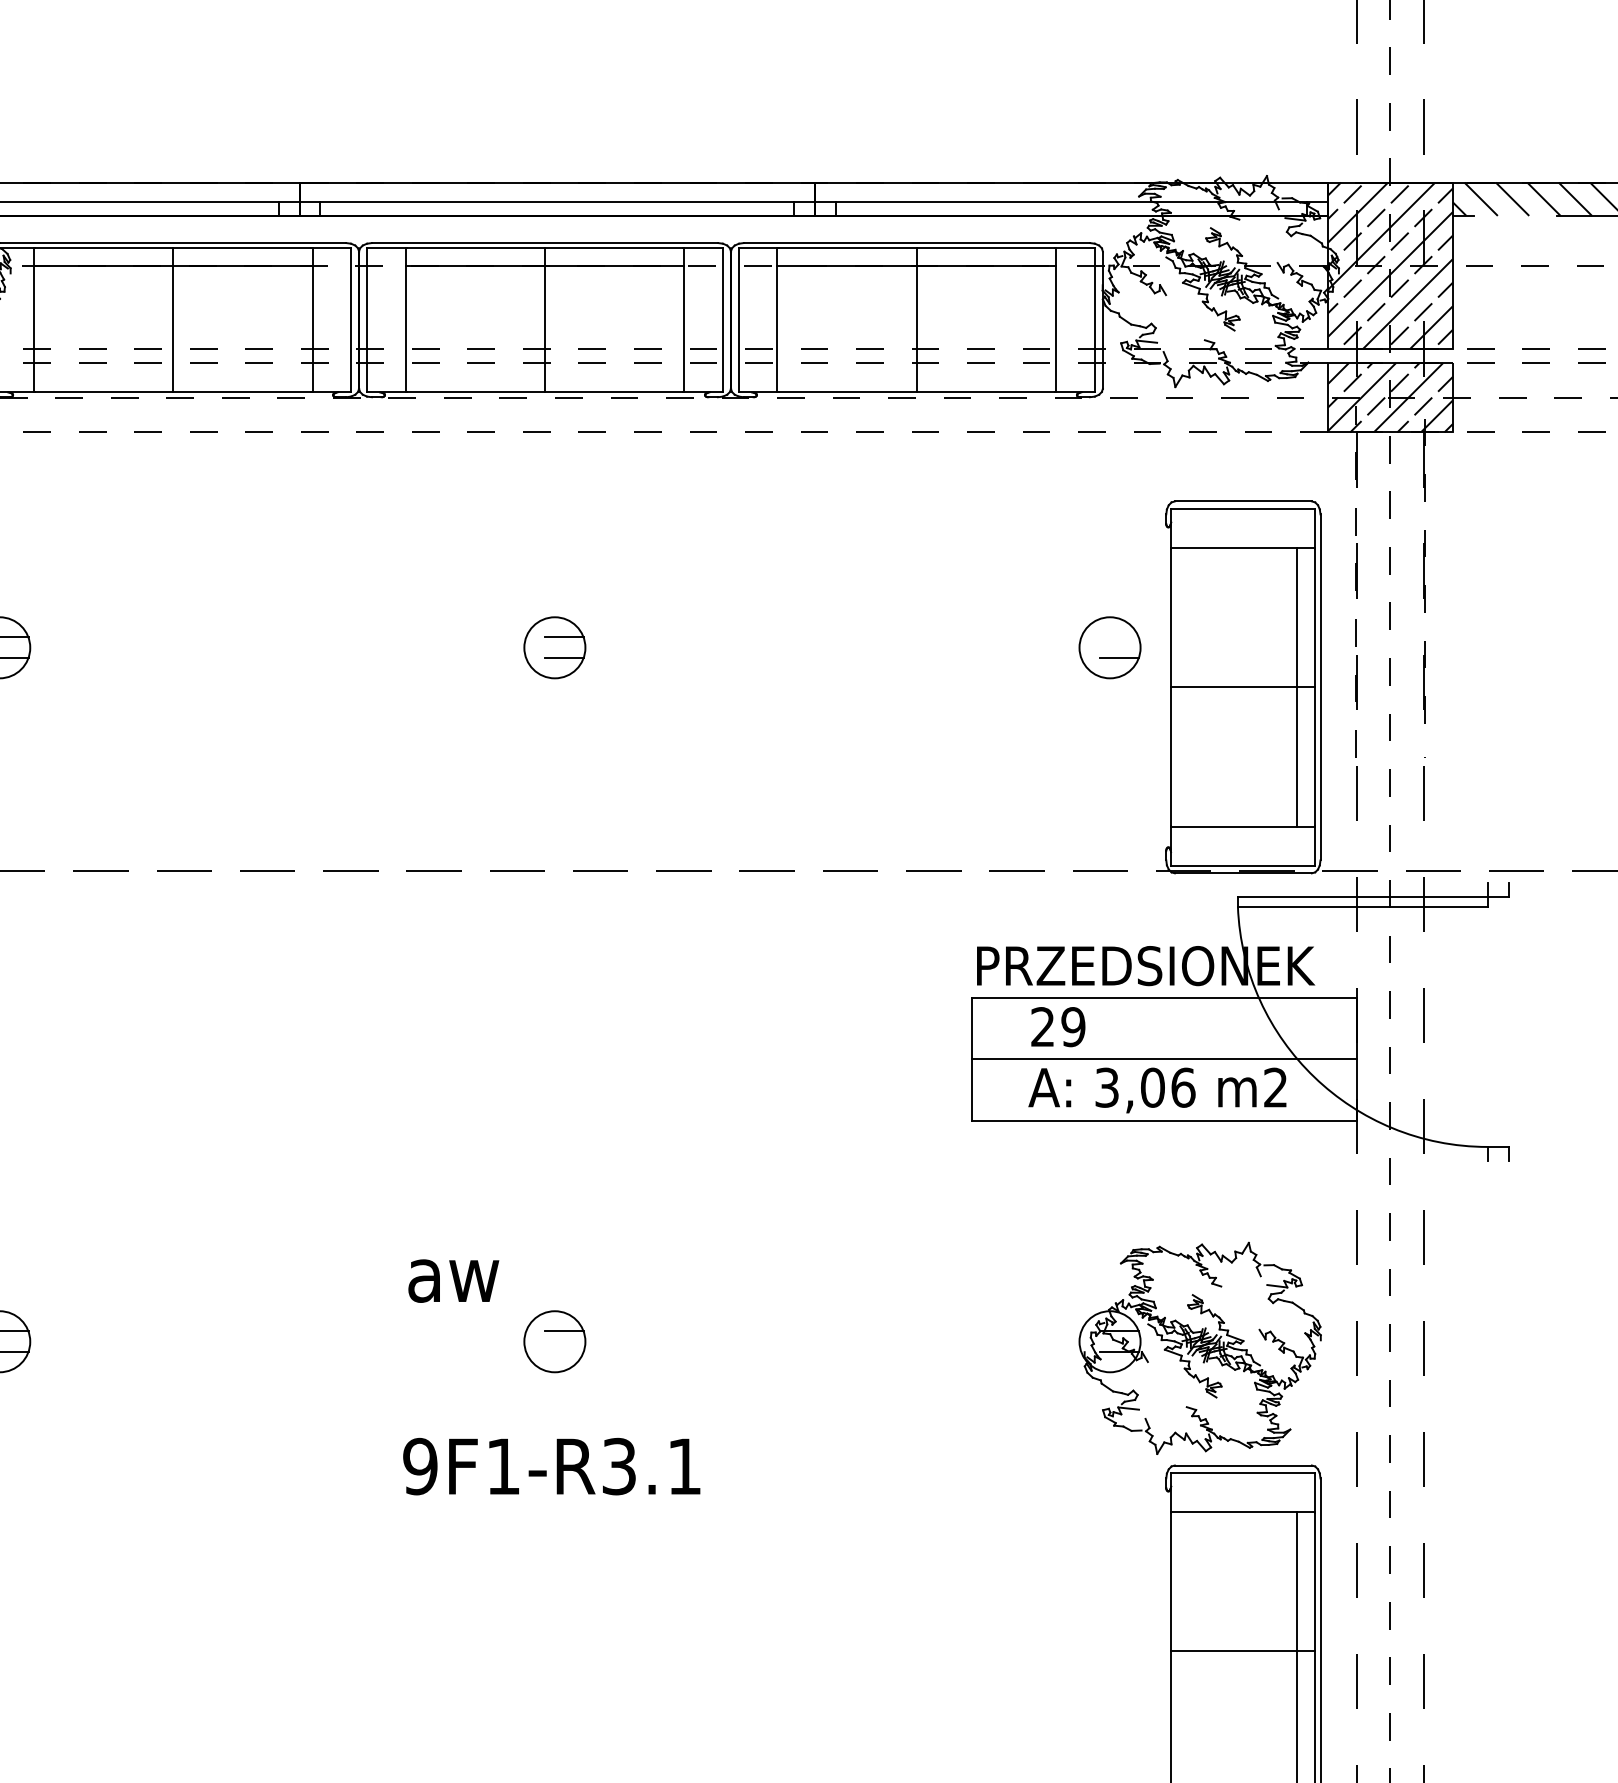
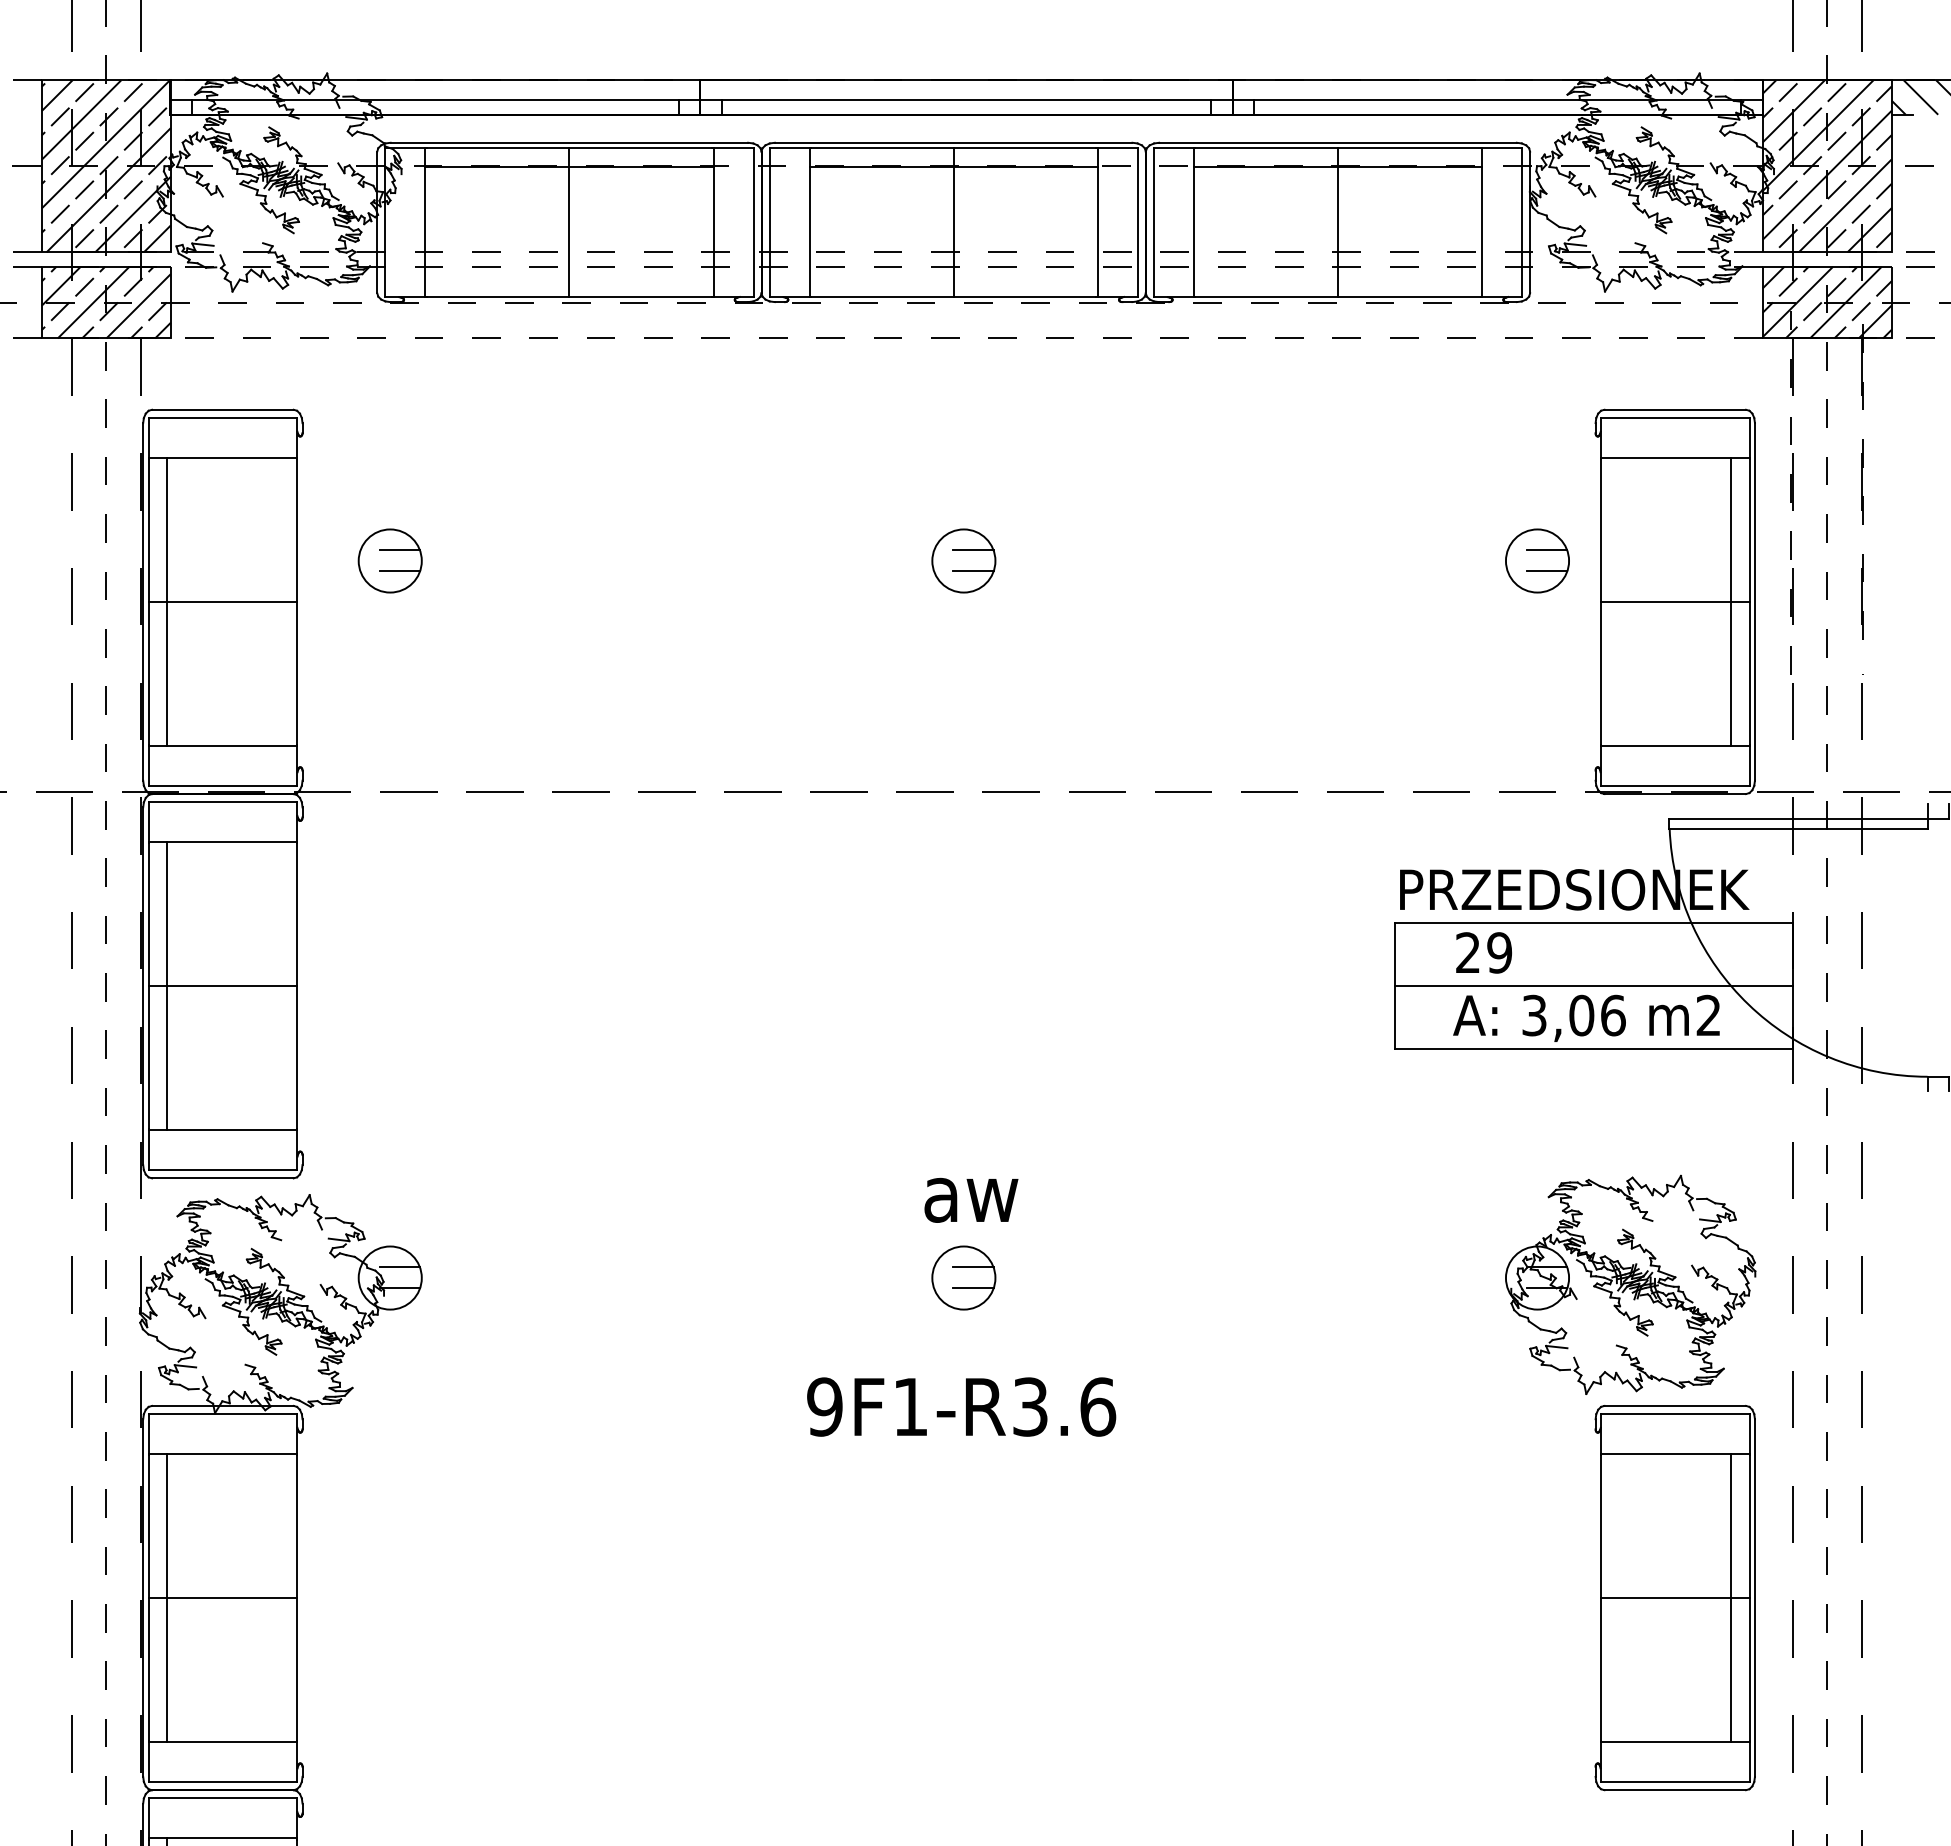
line: (1118, 637) -> (1546, 550), added
text: (453, 1280) -> (971, 1199), moved
line: (564, 1351) -> (973, 1288), added
text: (685, 1466) -> (1098, 1406), 9F1-R3.1 -> 9F1-R3.6

